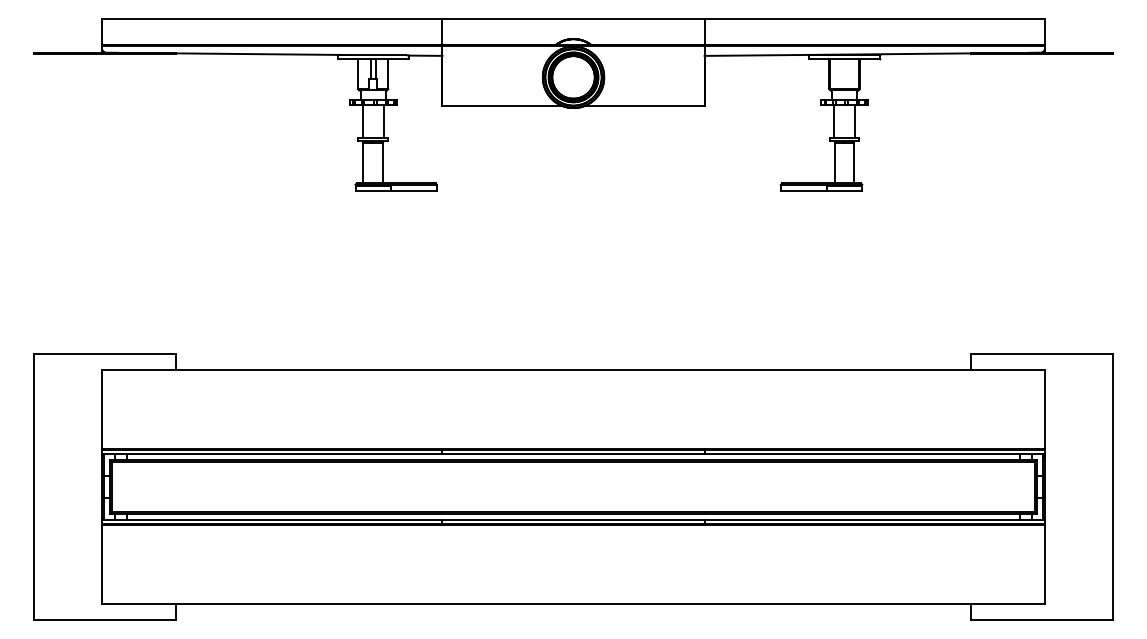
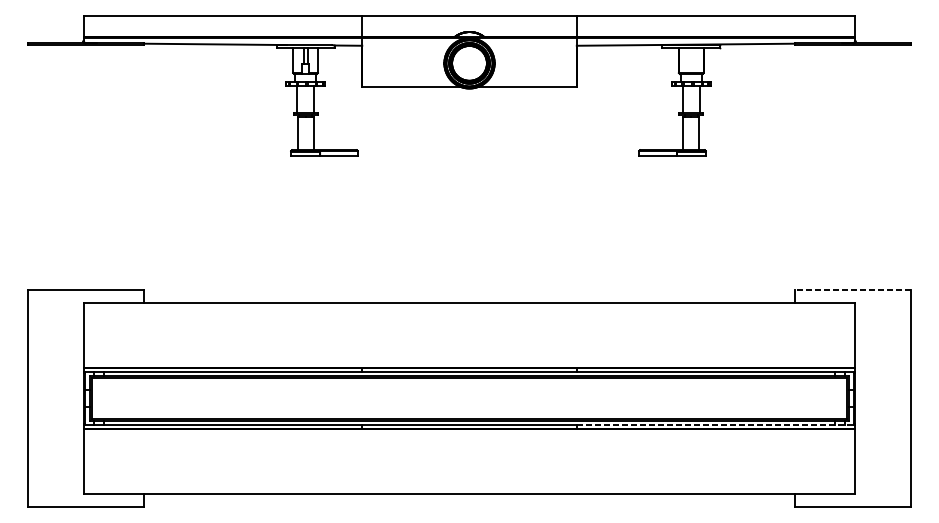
line: (1041, 354) -> (852, 290), solid -> dashed
line: (874, 519) -> (715, 425), solid -> dashed

